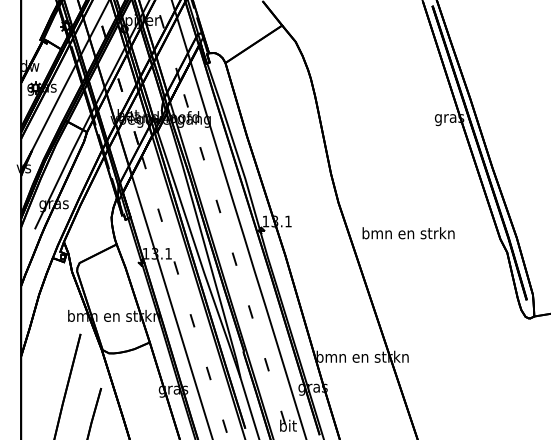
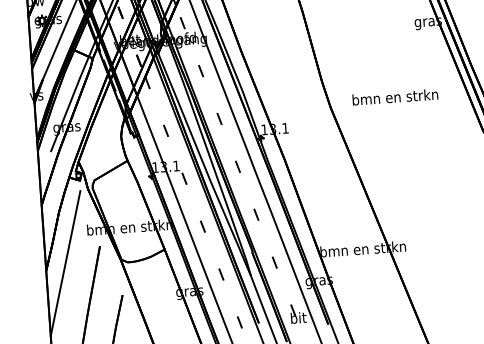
text: (408, 233) -> (395, 97), moved
line: (42, 349) -> (65, 263), added

